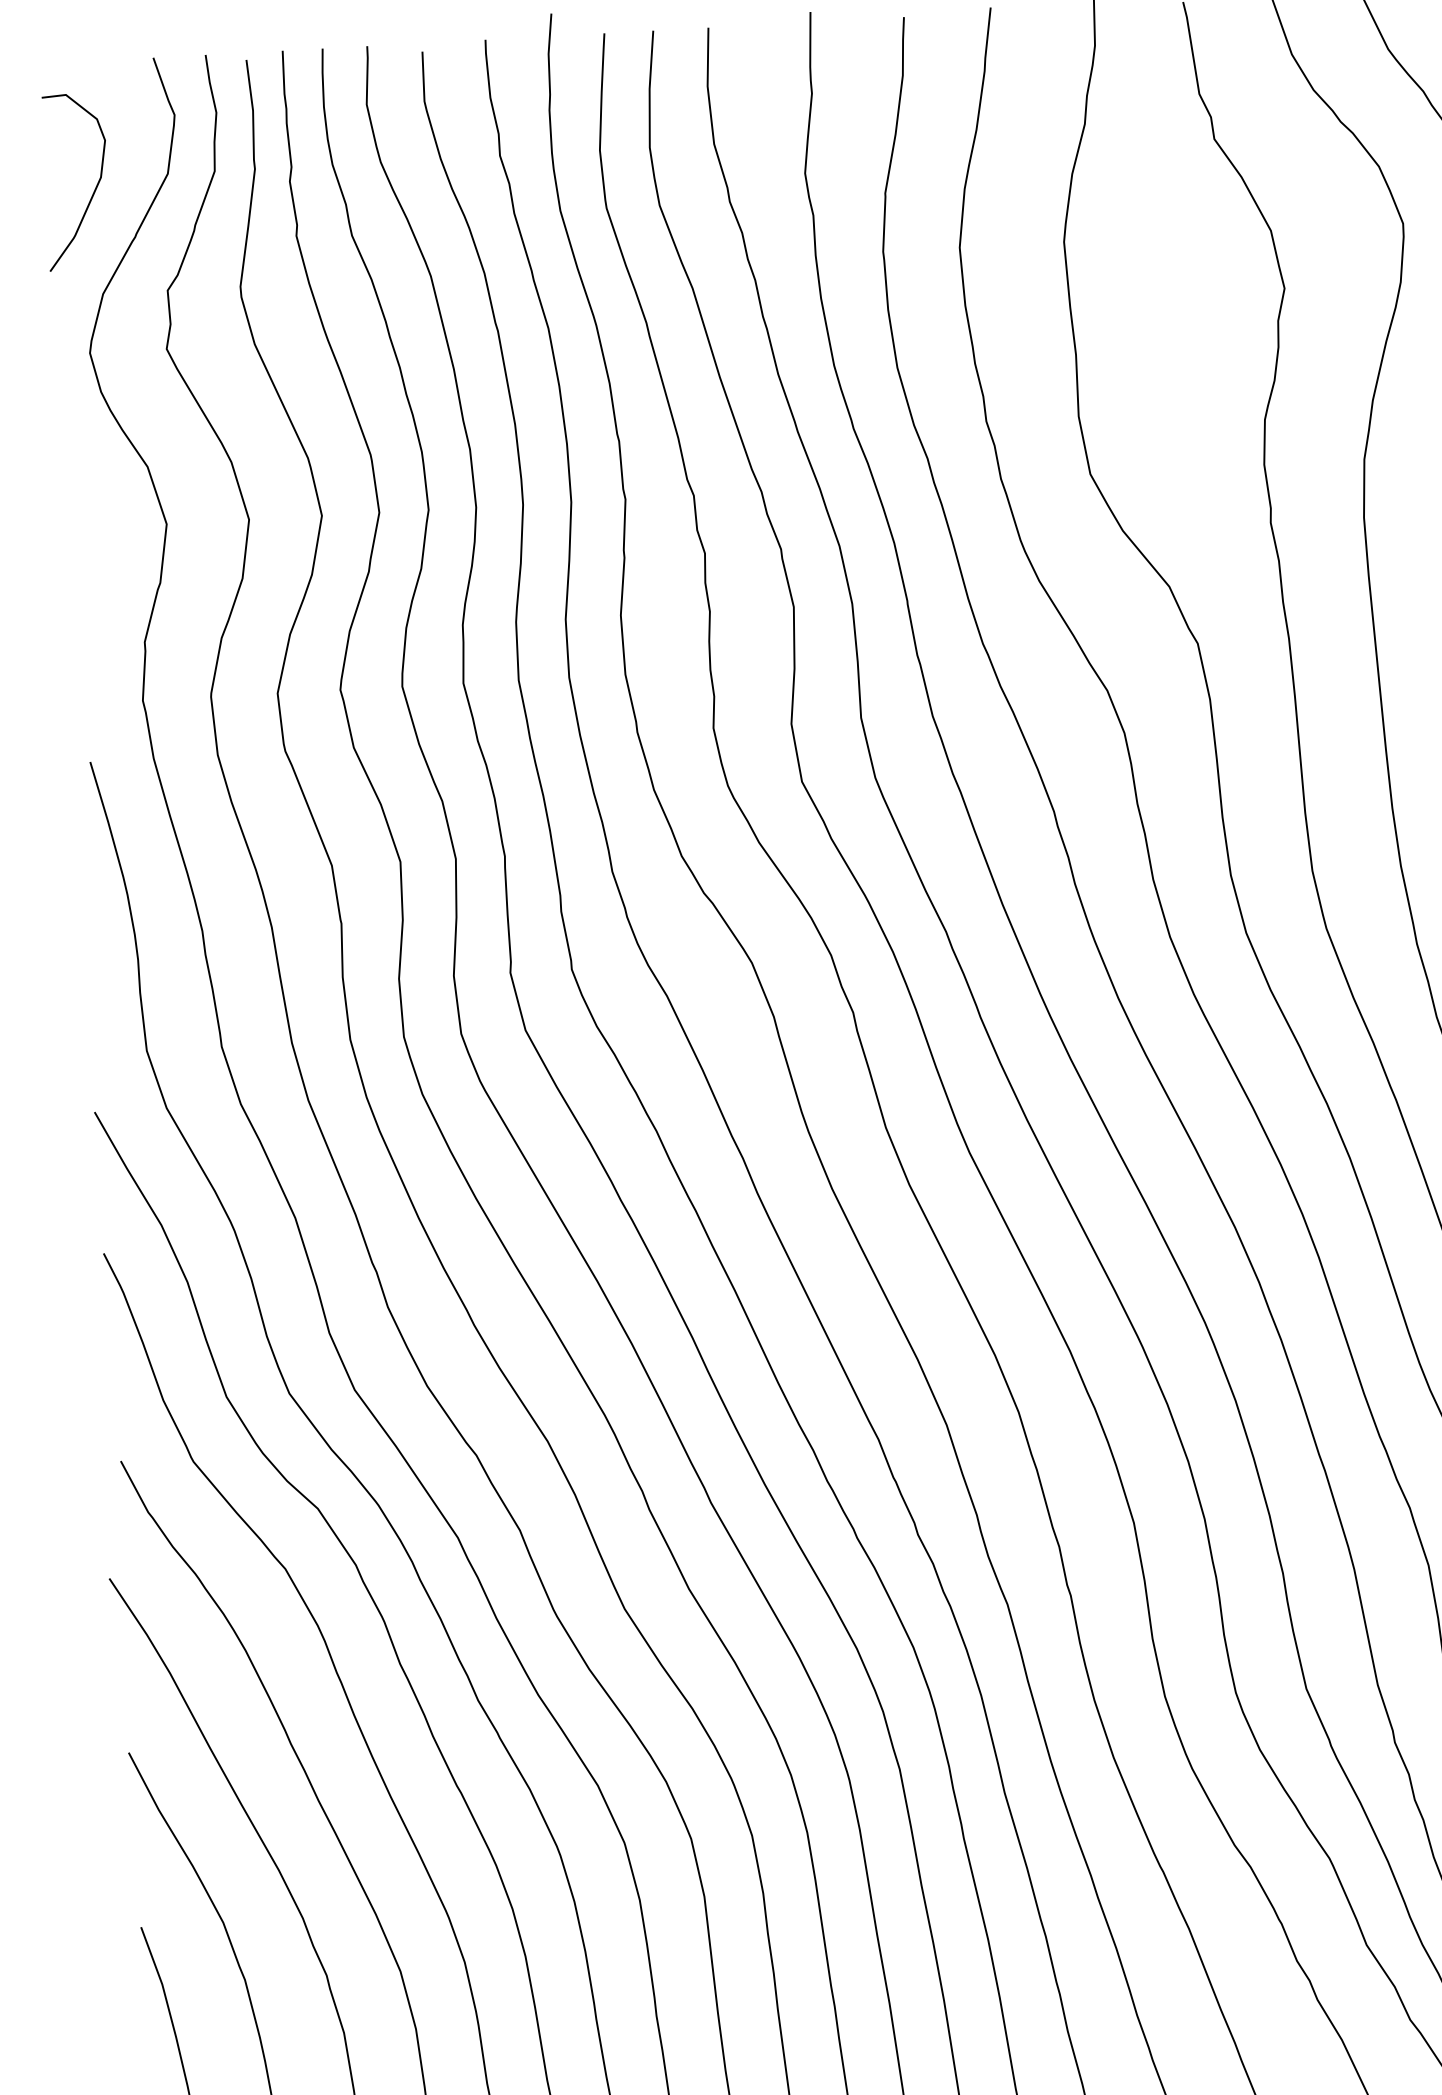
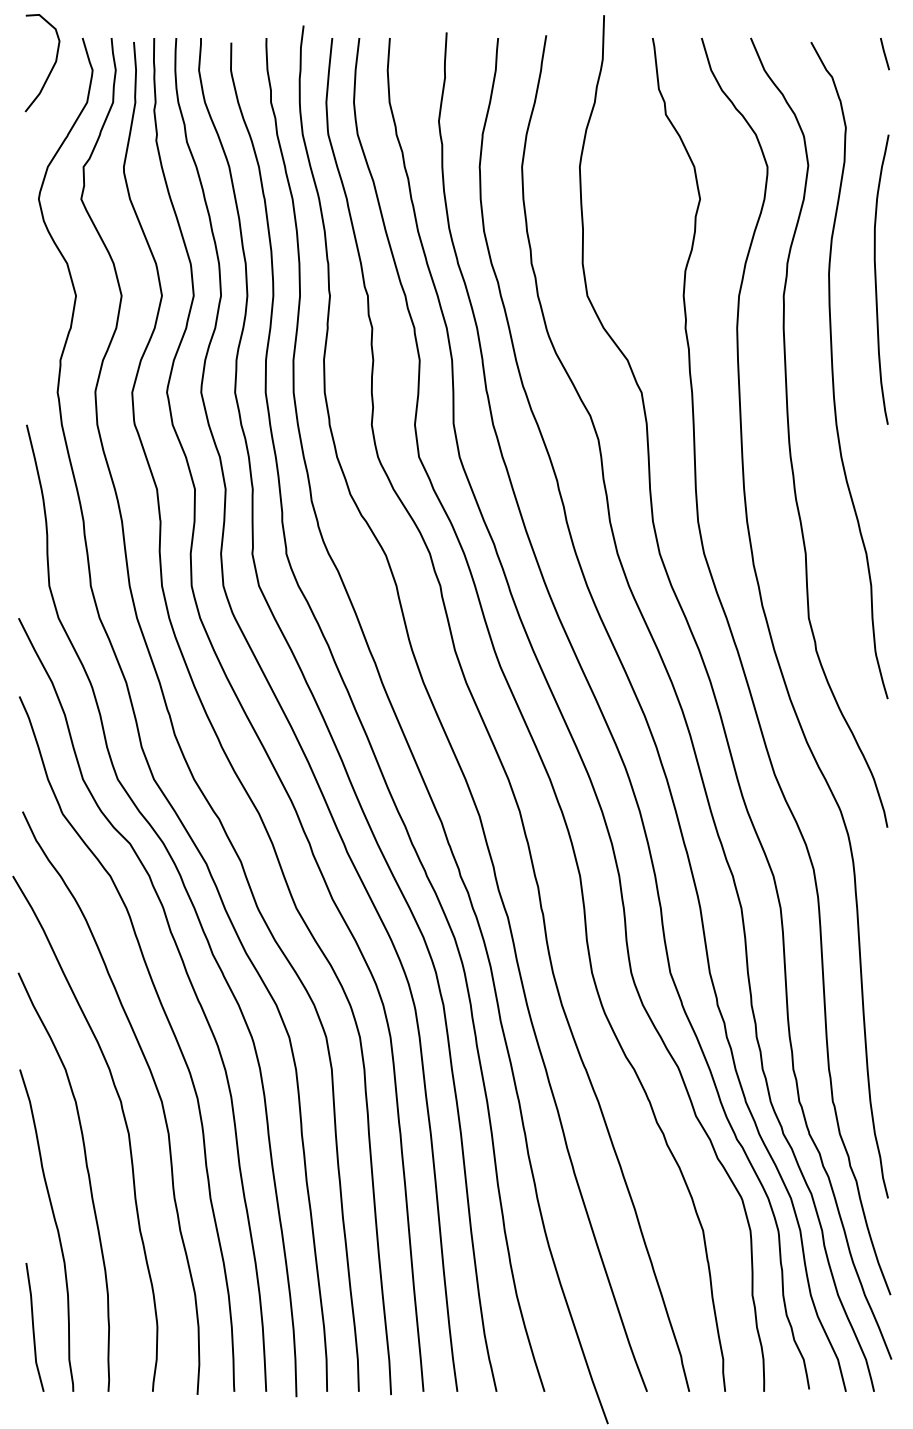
curve: (93, 190) -> (51, 68), moved

